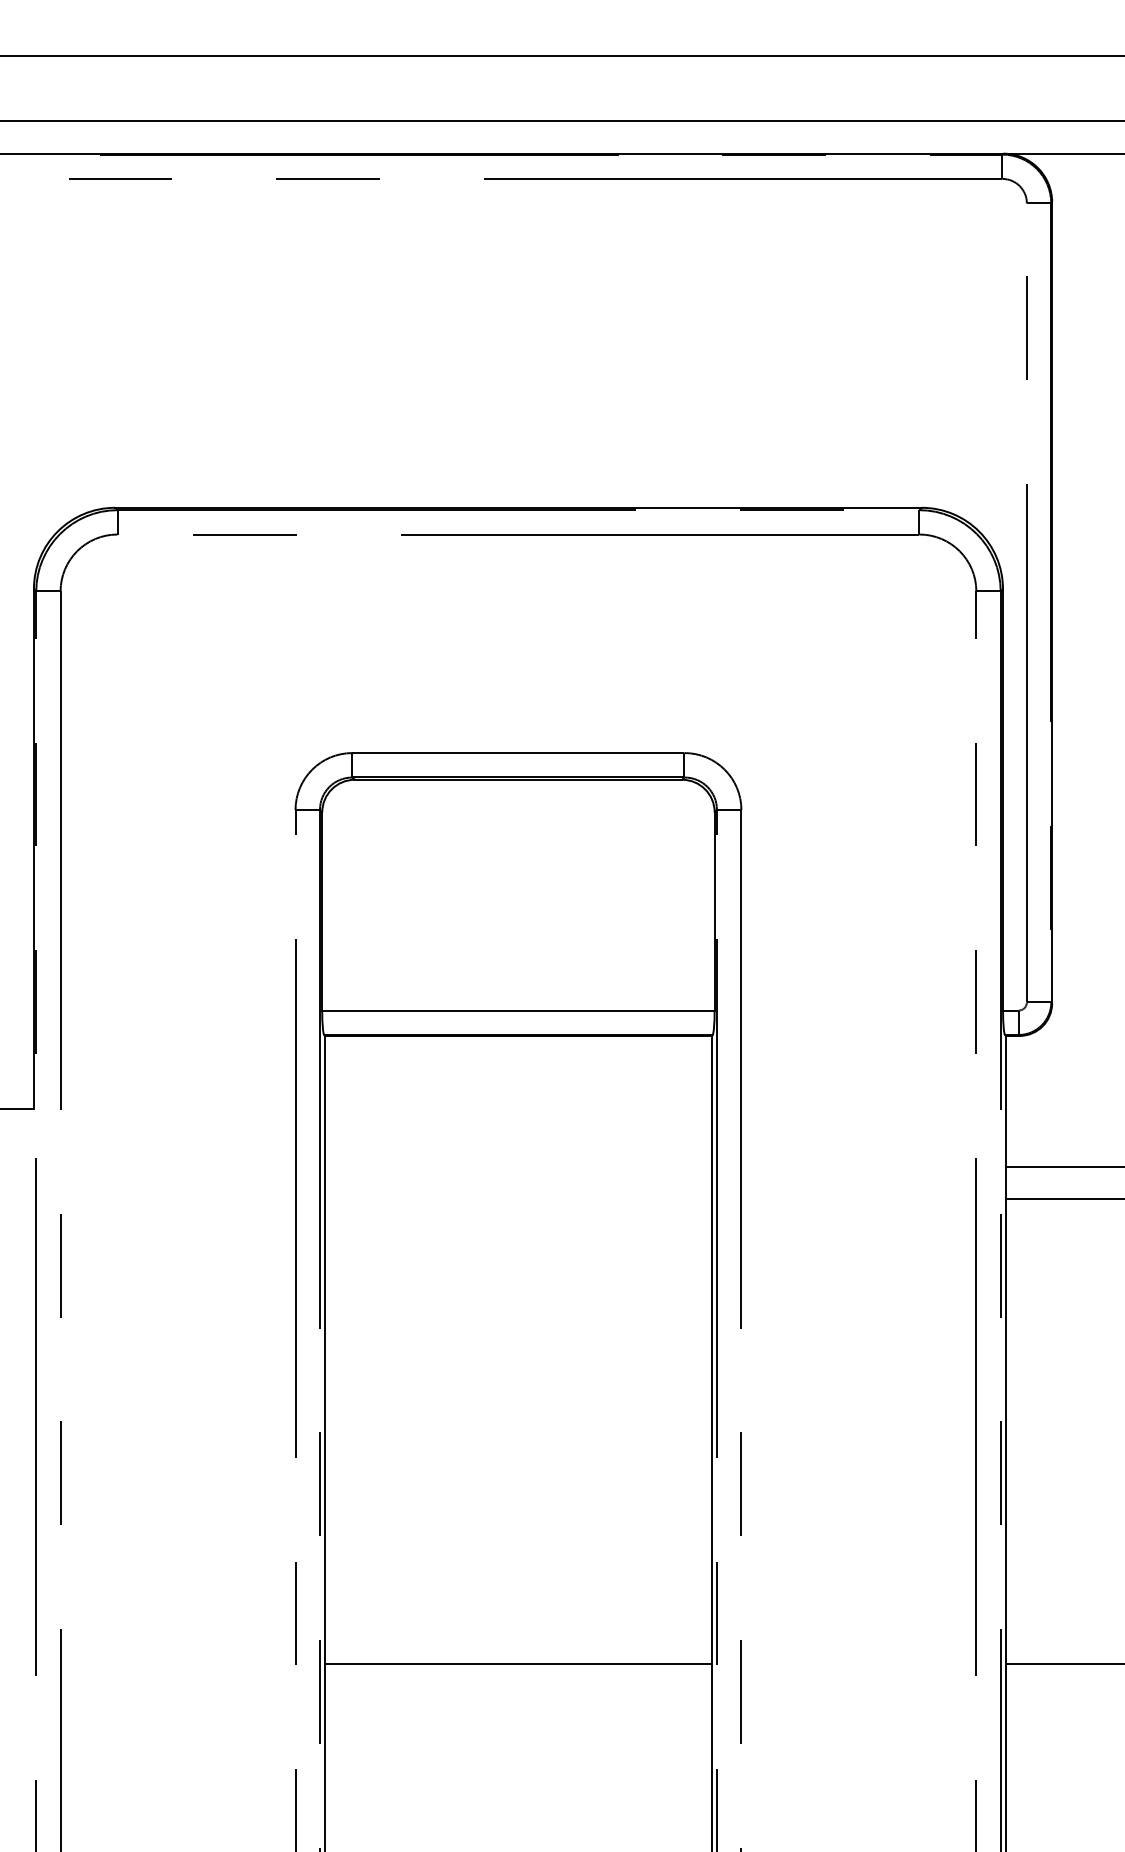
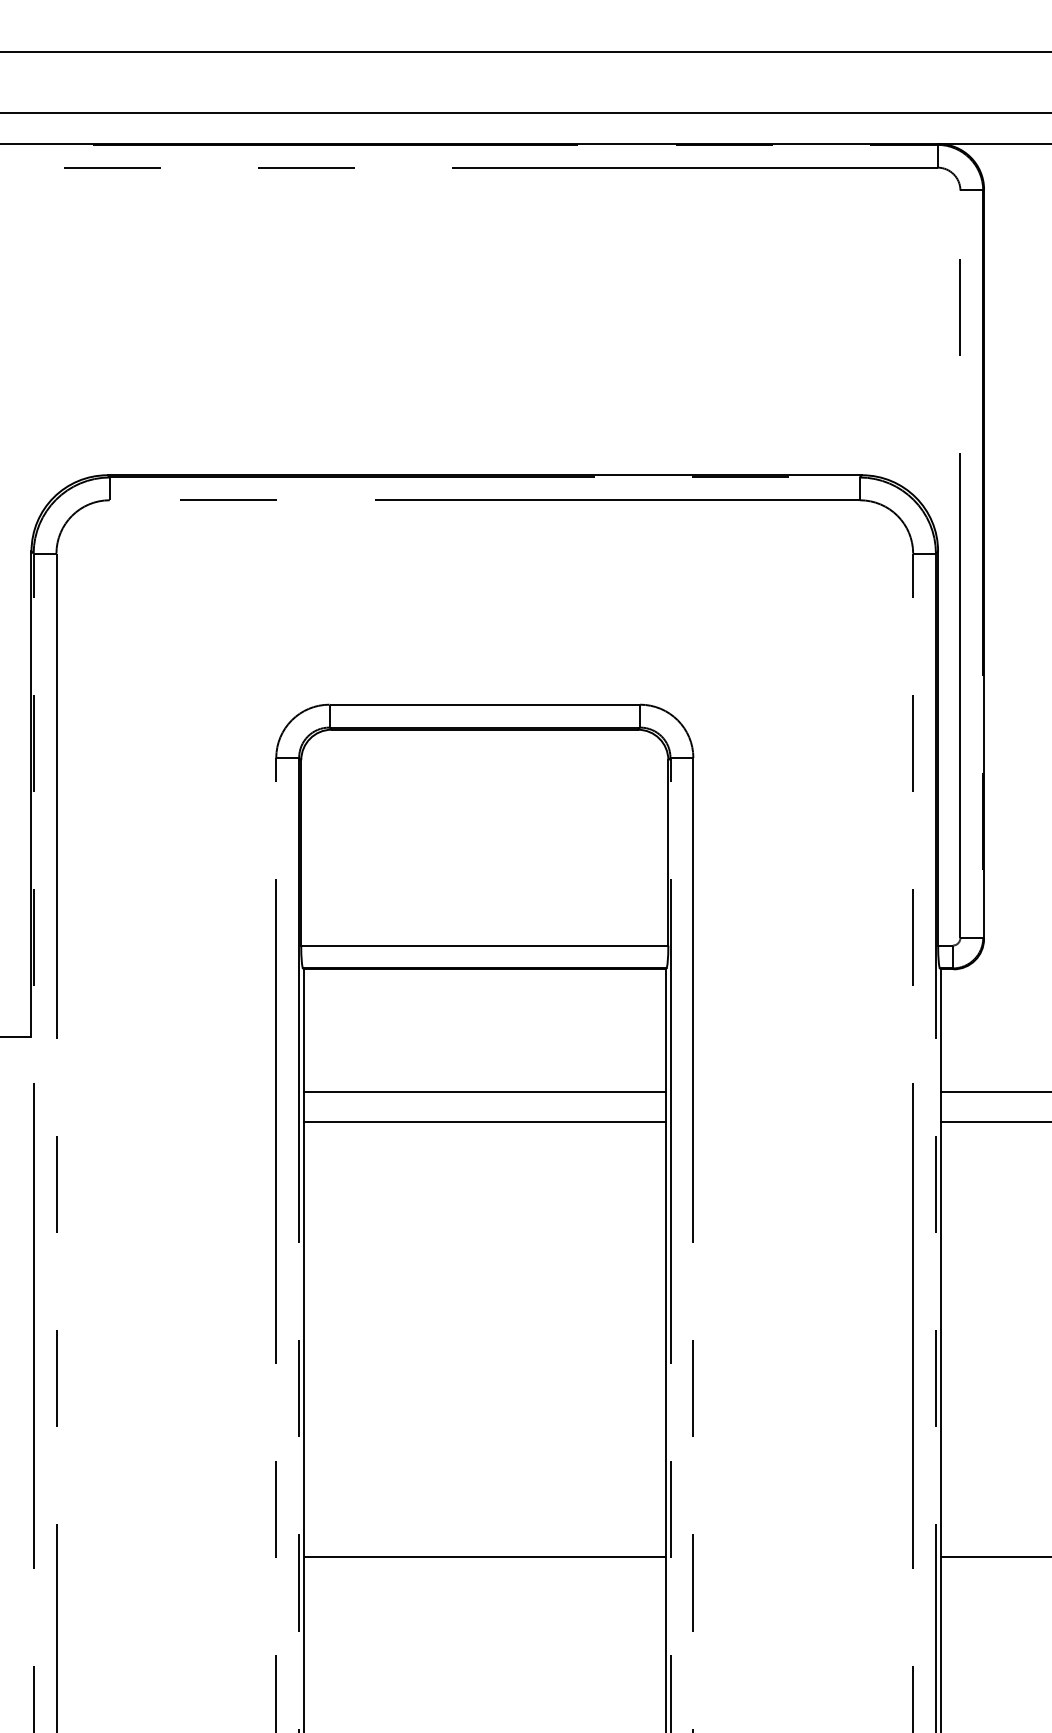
line: (518, 1166) -> (484, 1091), added
line: (518, 1199) -> (484, 1122), added

